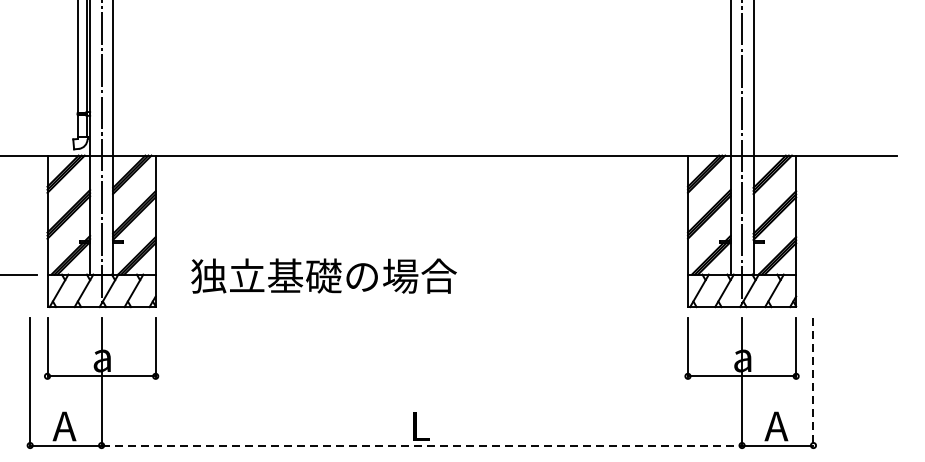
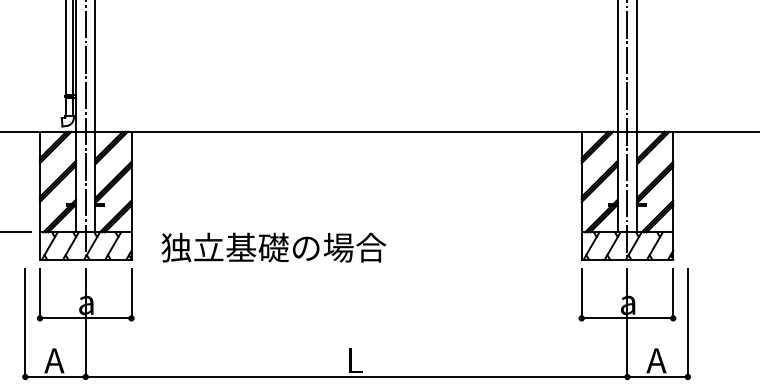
text: (323, 275) -> (273, 247), moved
line: (813, 382) -> (687, 323), dashed -> solid
line: (421, 444) -> (356, 376), dashed -> solid

